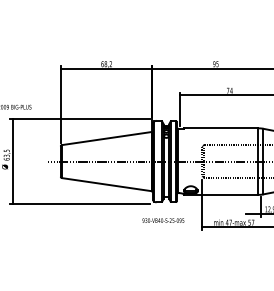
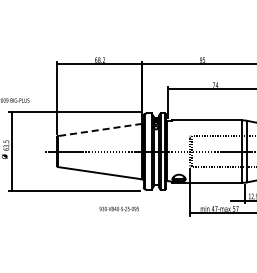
line: (107, 138) -> (100, 129), solid -> dashed
text: (162, 220) -> (118, 208), moved

